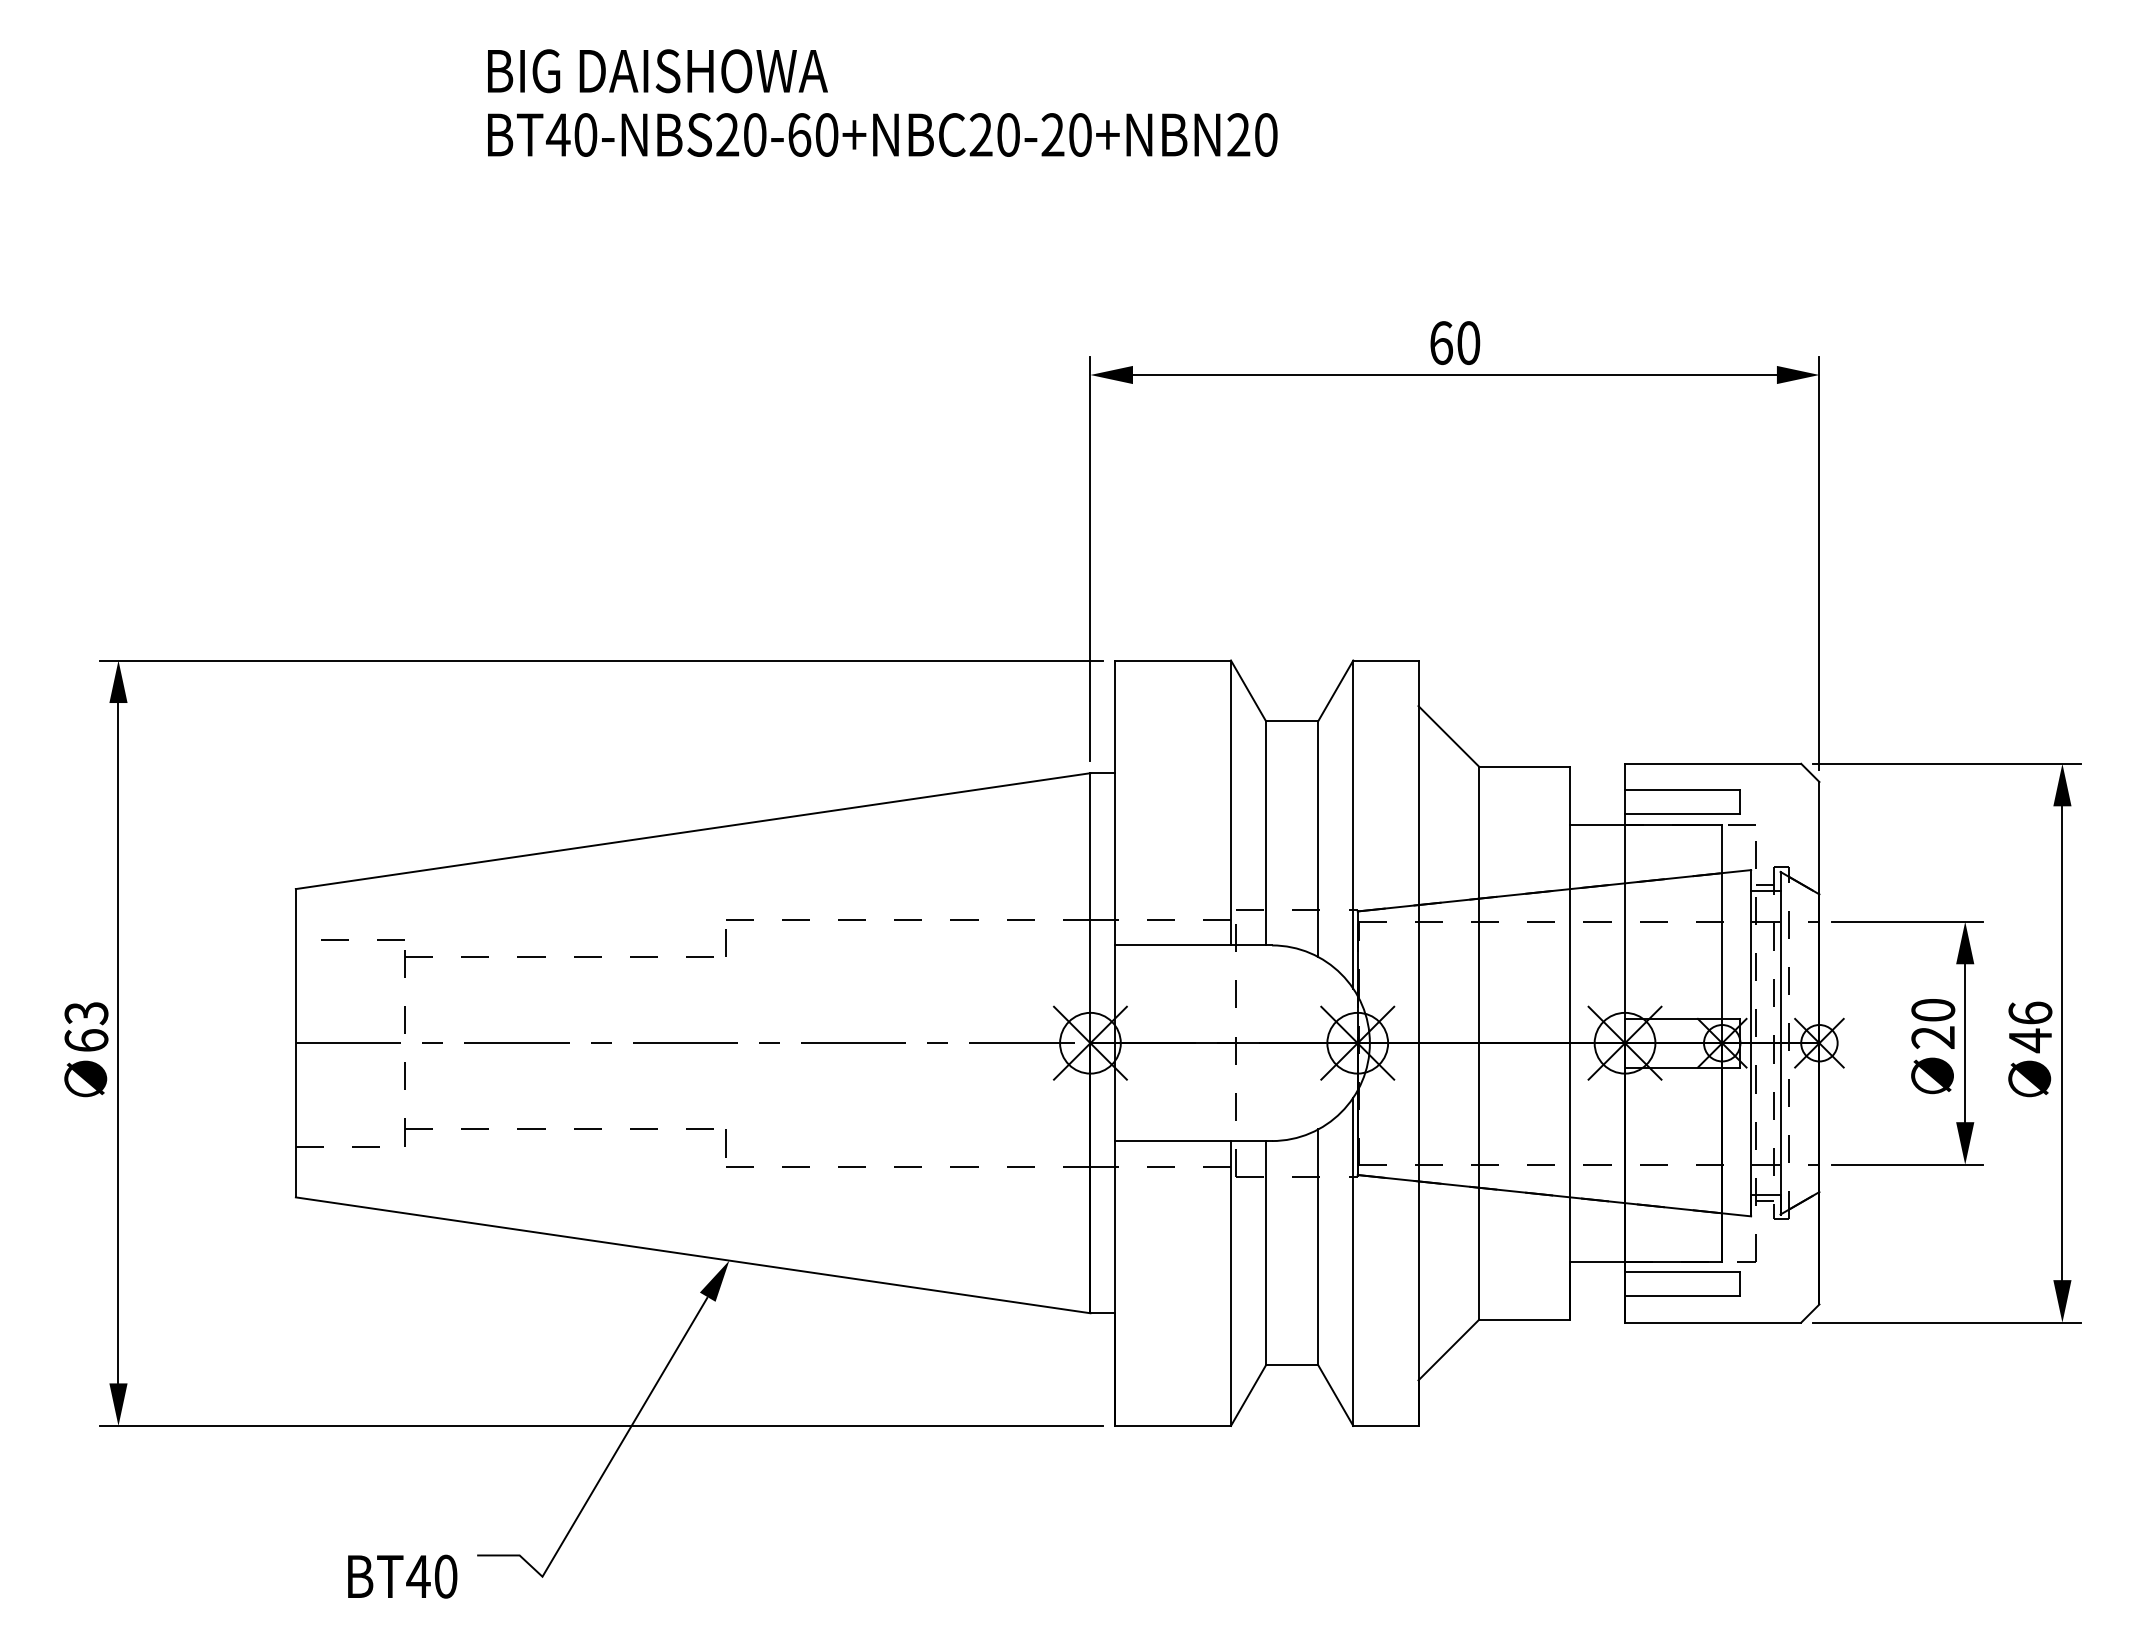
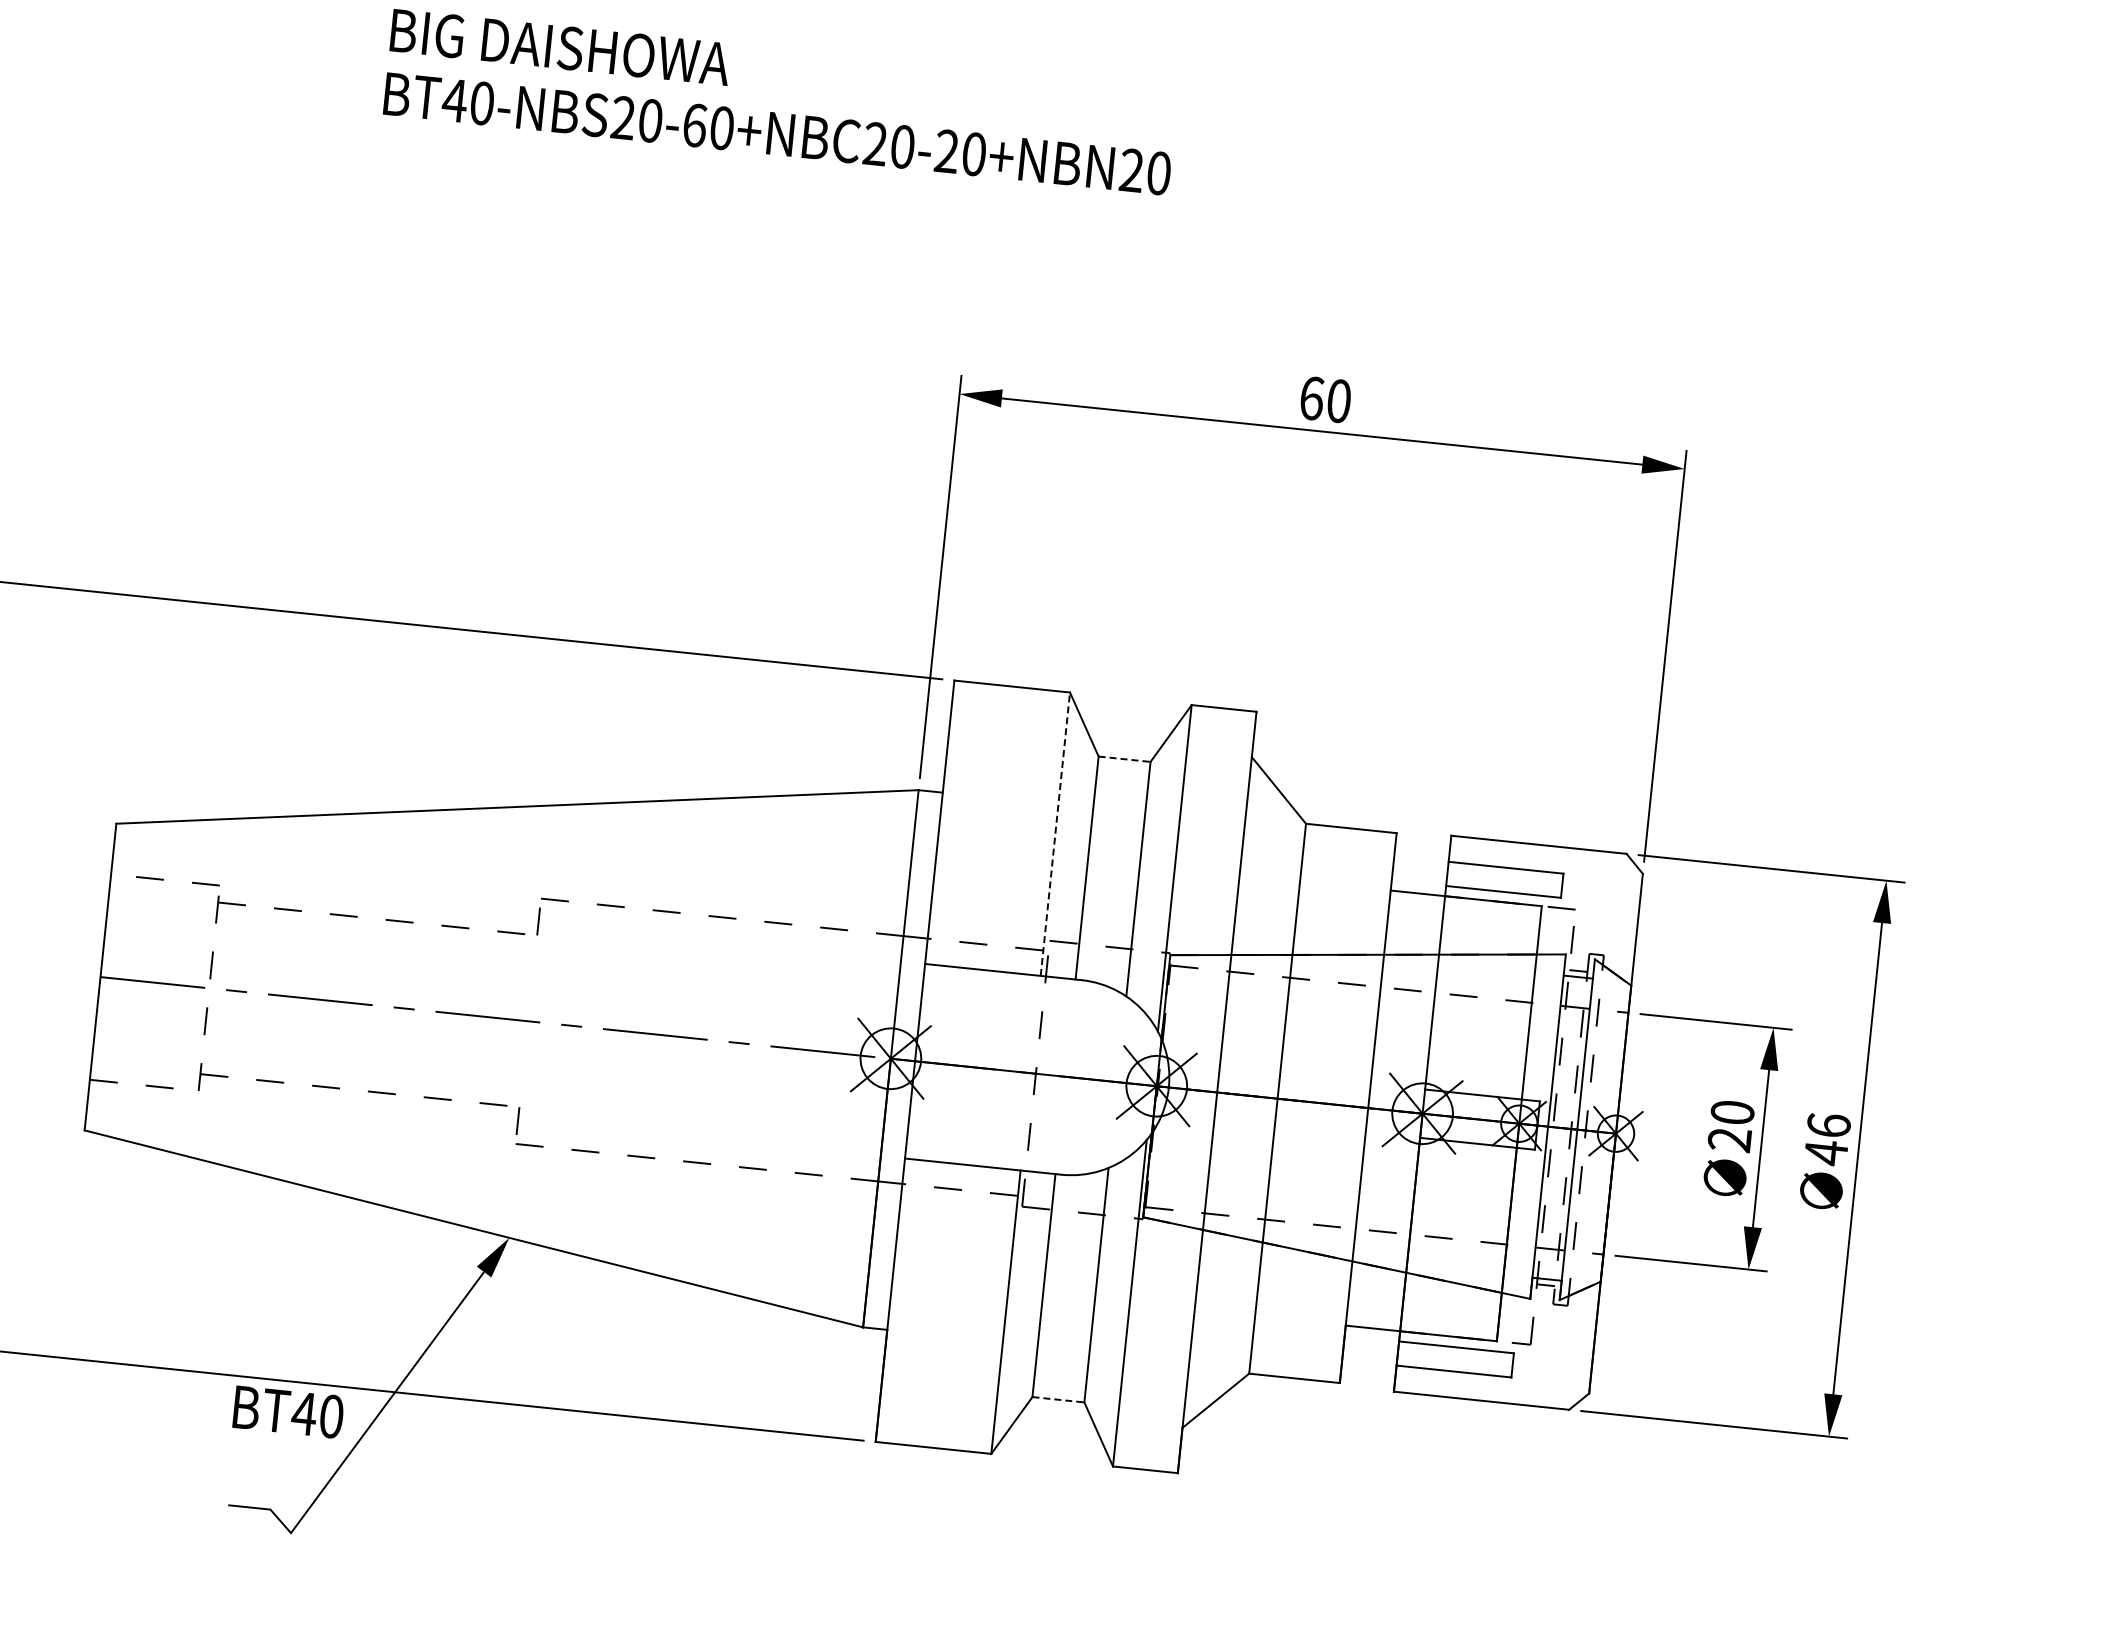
line: (1292, 721) -> (1124, 759), solid -> dashed
line: (1230, 802) -> (1054, 833), solid -> dashed
line: (1292, 1365) -> (1058, 1400), solid -> dashed
text: (402, 1576) -> (288, 1411), moved

